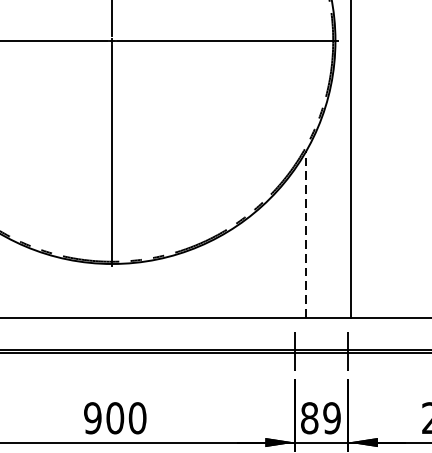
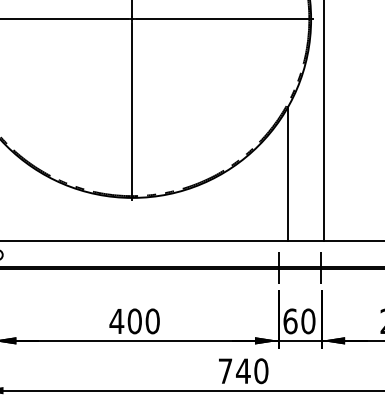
line: (305, 234) -> (287, 174), dashed -> solid
text: (92, 418) -> (116, 321), 900 -> 400
text: (320, 418) -> (299, 321), 89 -> 60

